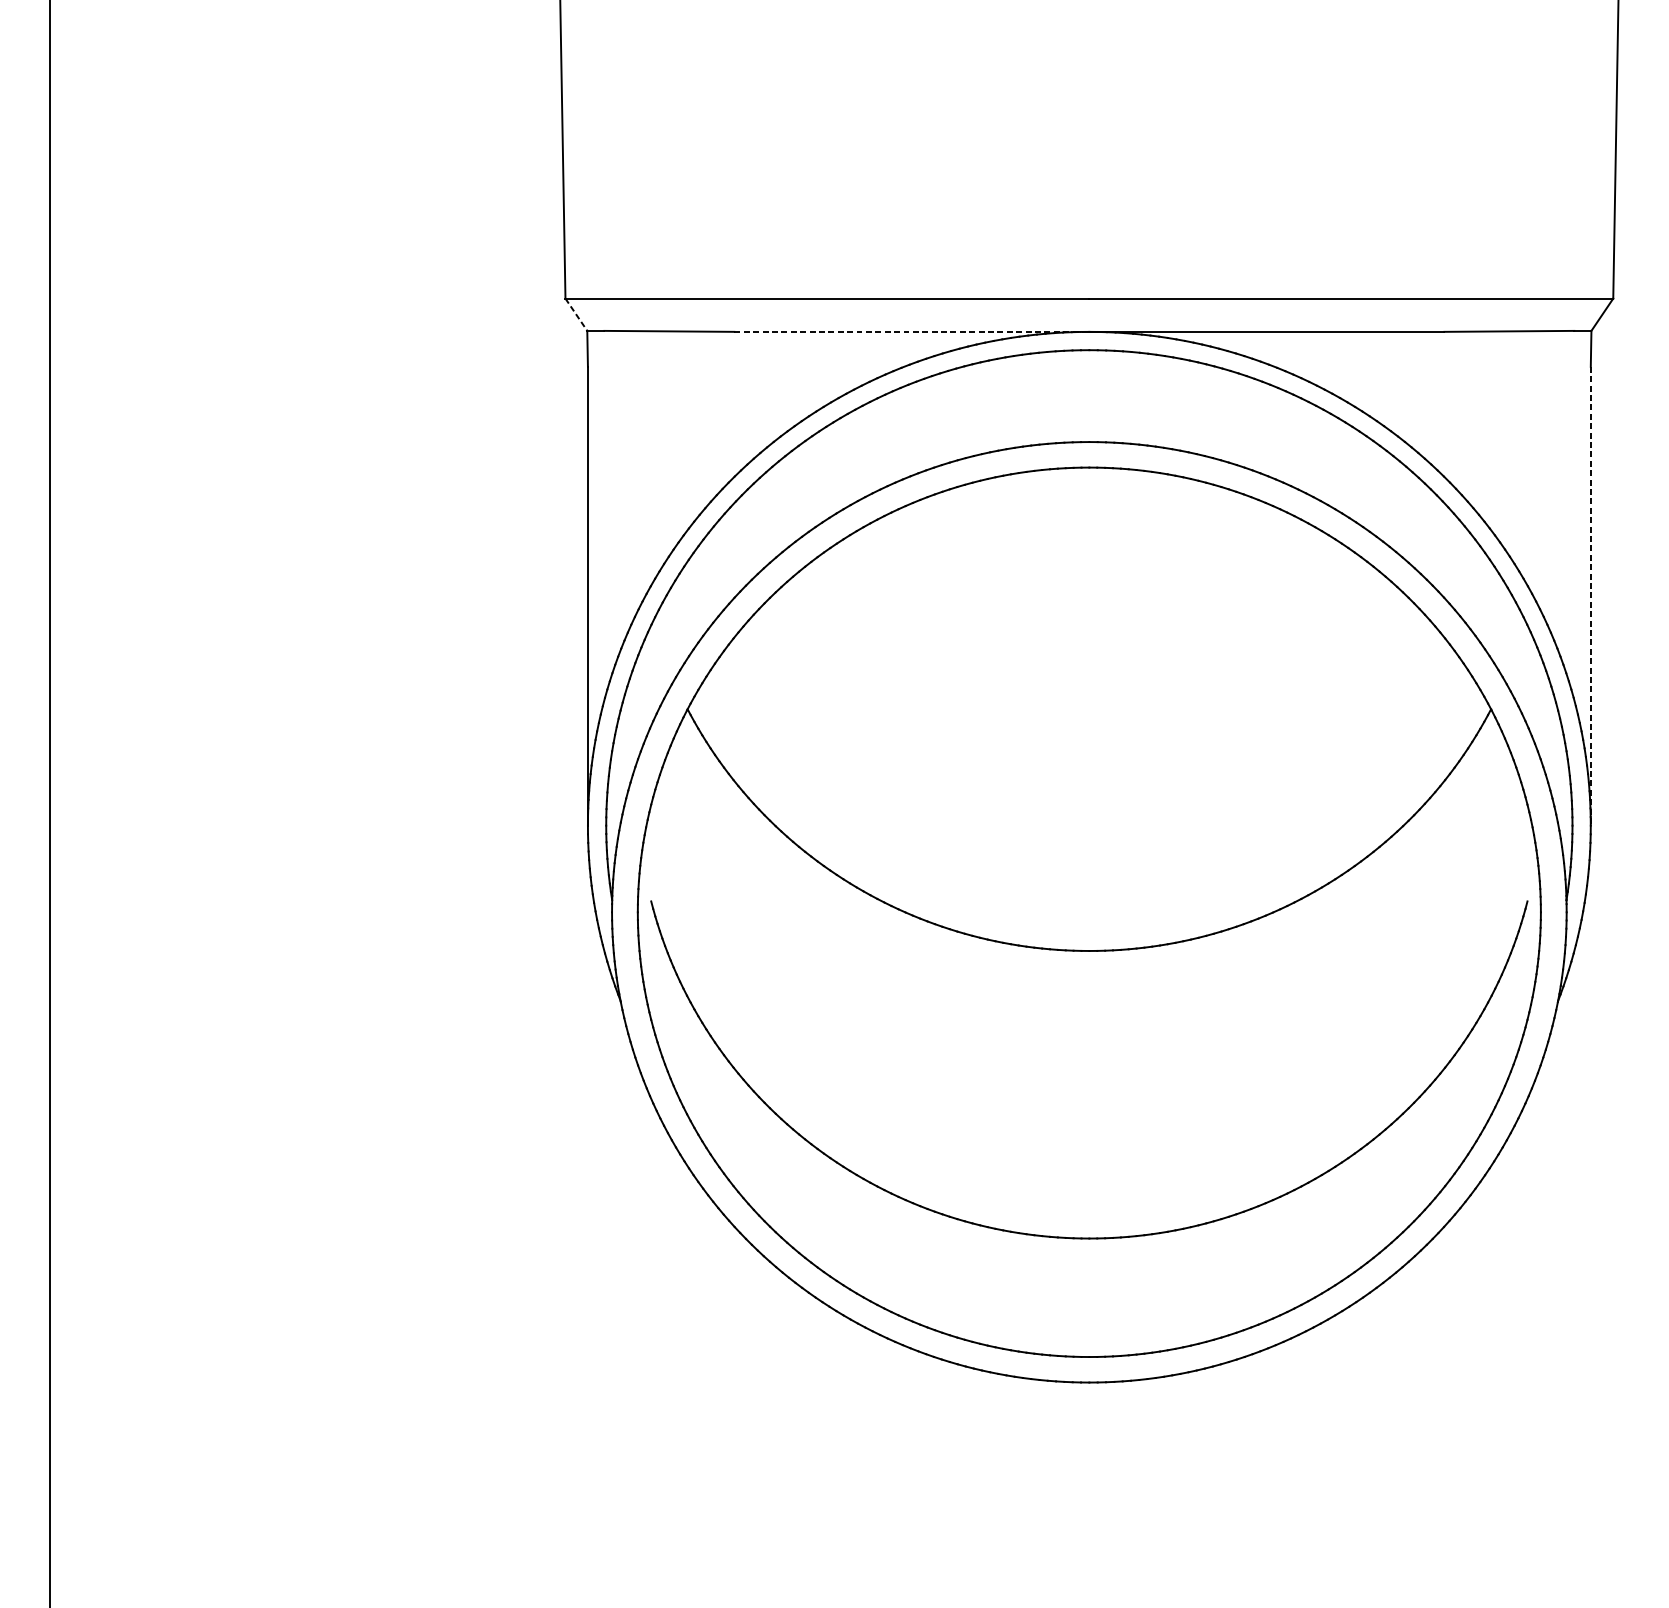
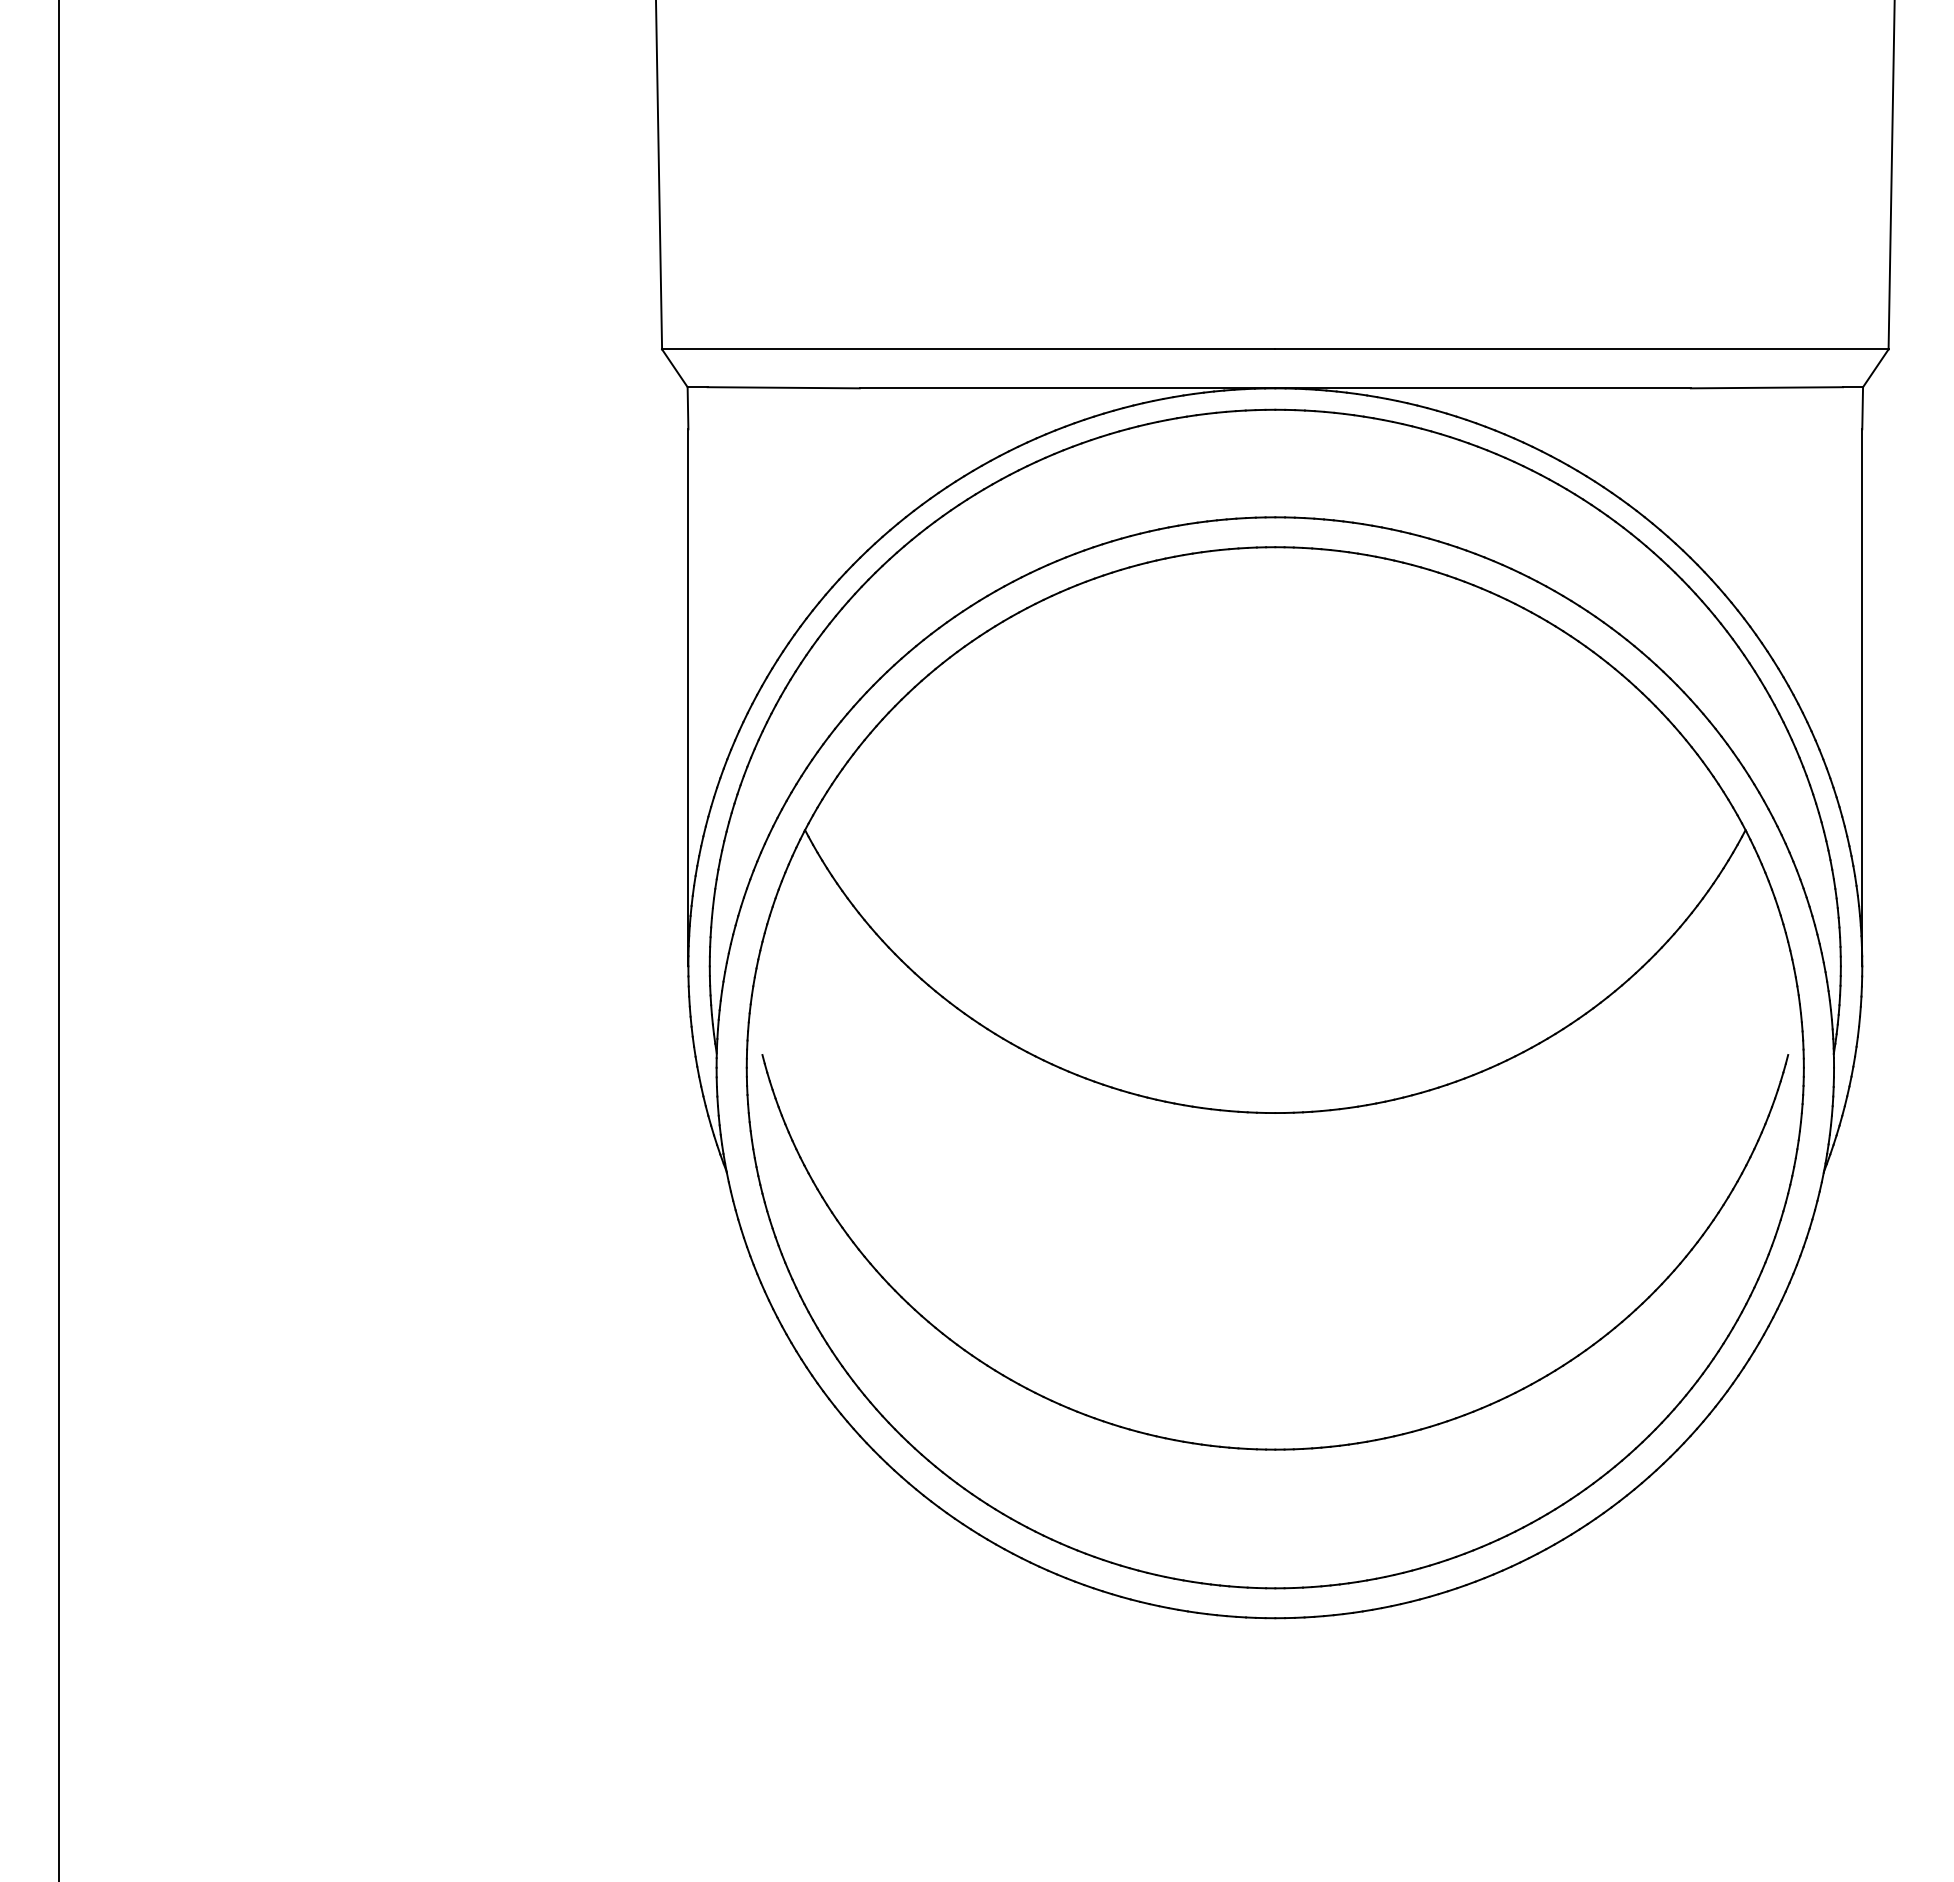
line: (576, 314) -> (674, 368), dashed -> solid
line: (911, 331) -> (1067, 388), dashed -> solid
line: (1590, 595) -> (1862, 697), dashed -> solid

